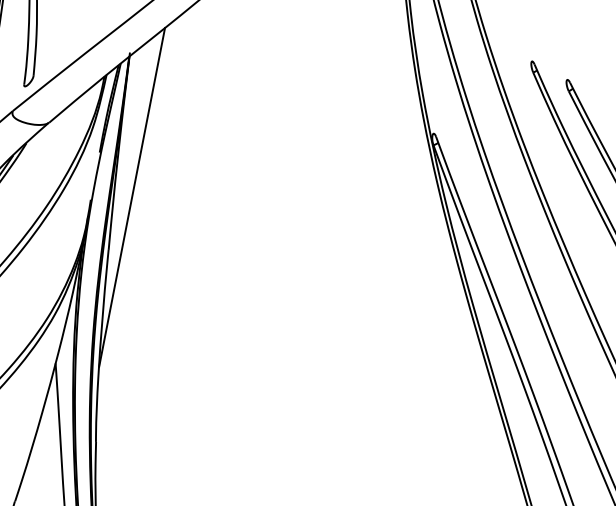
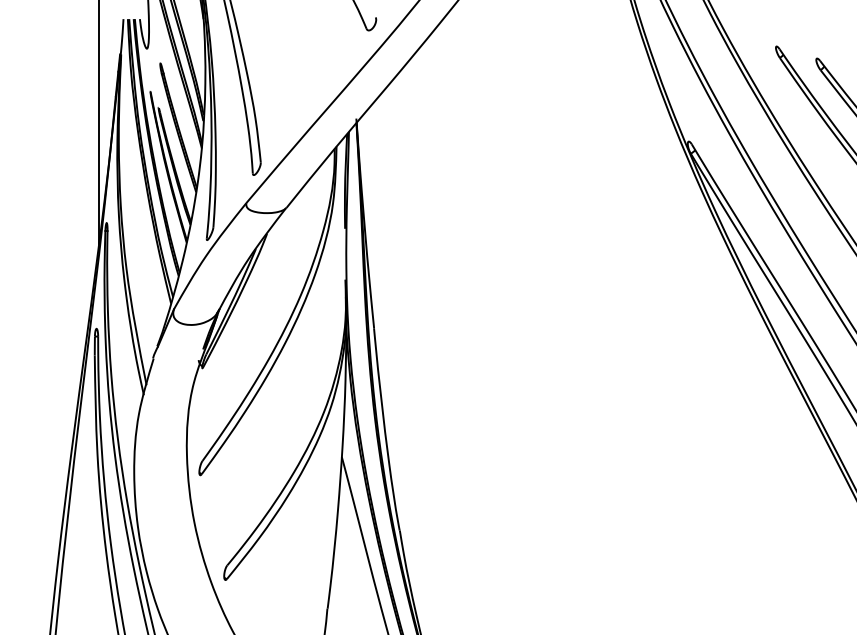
line: (131, 197) -> (387, 268), removed

